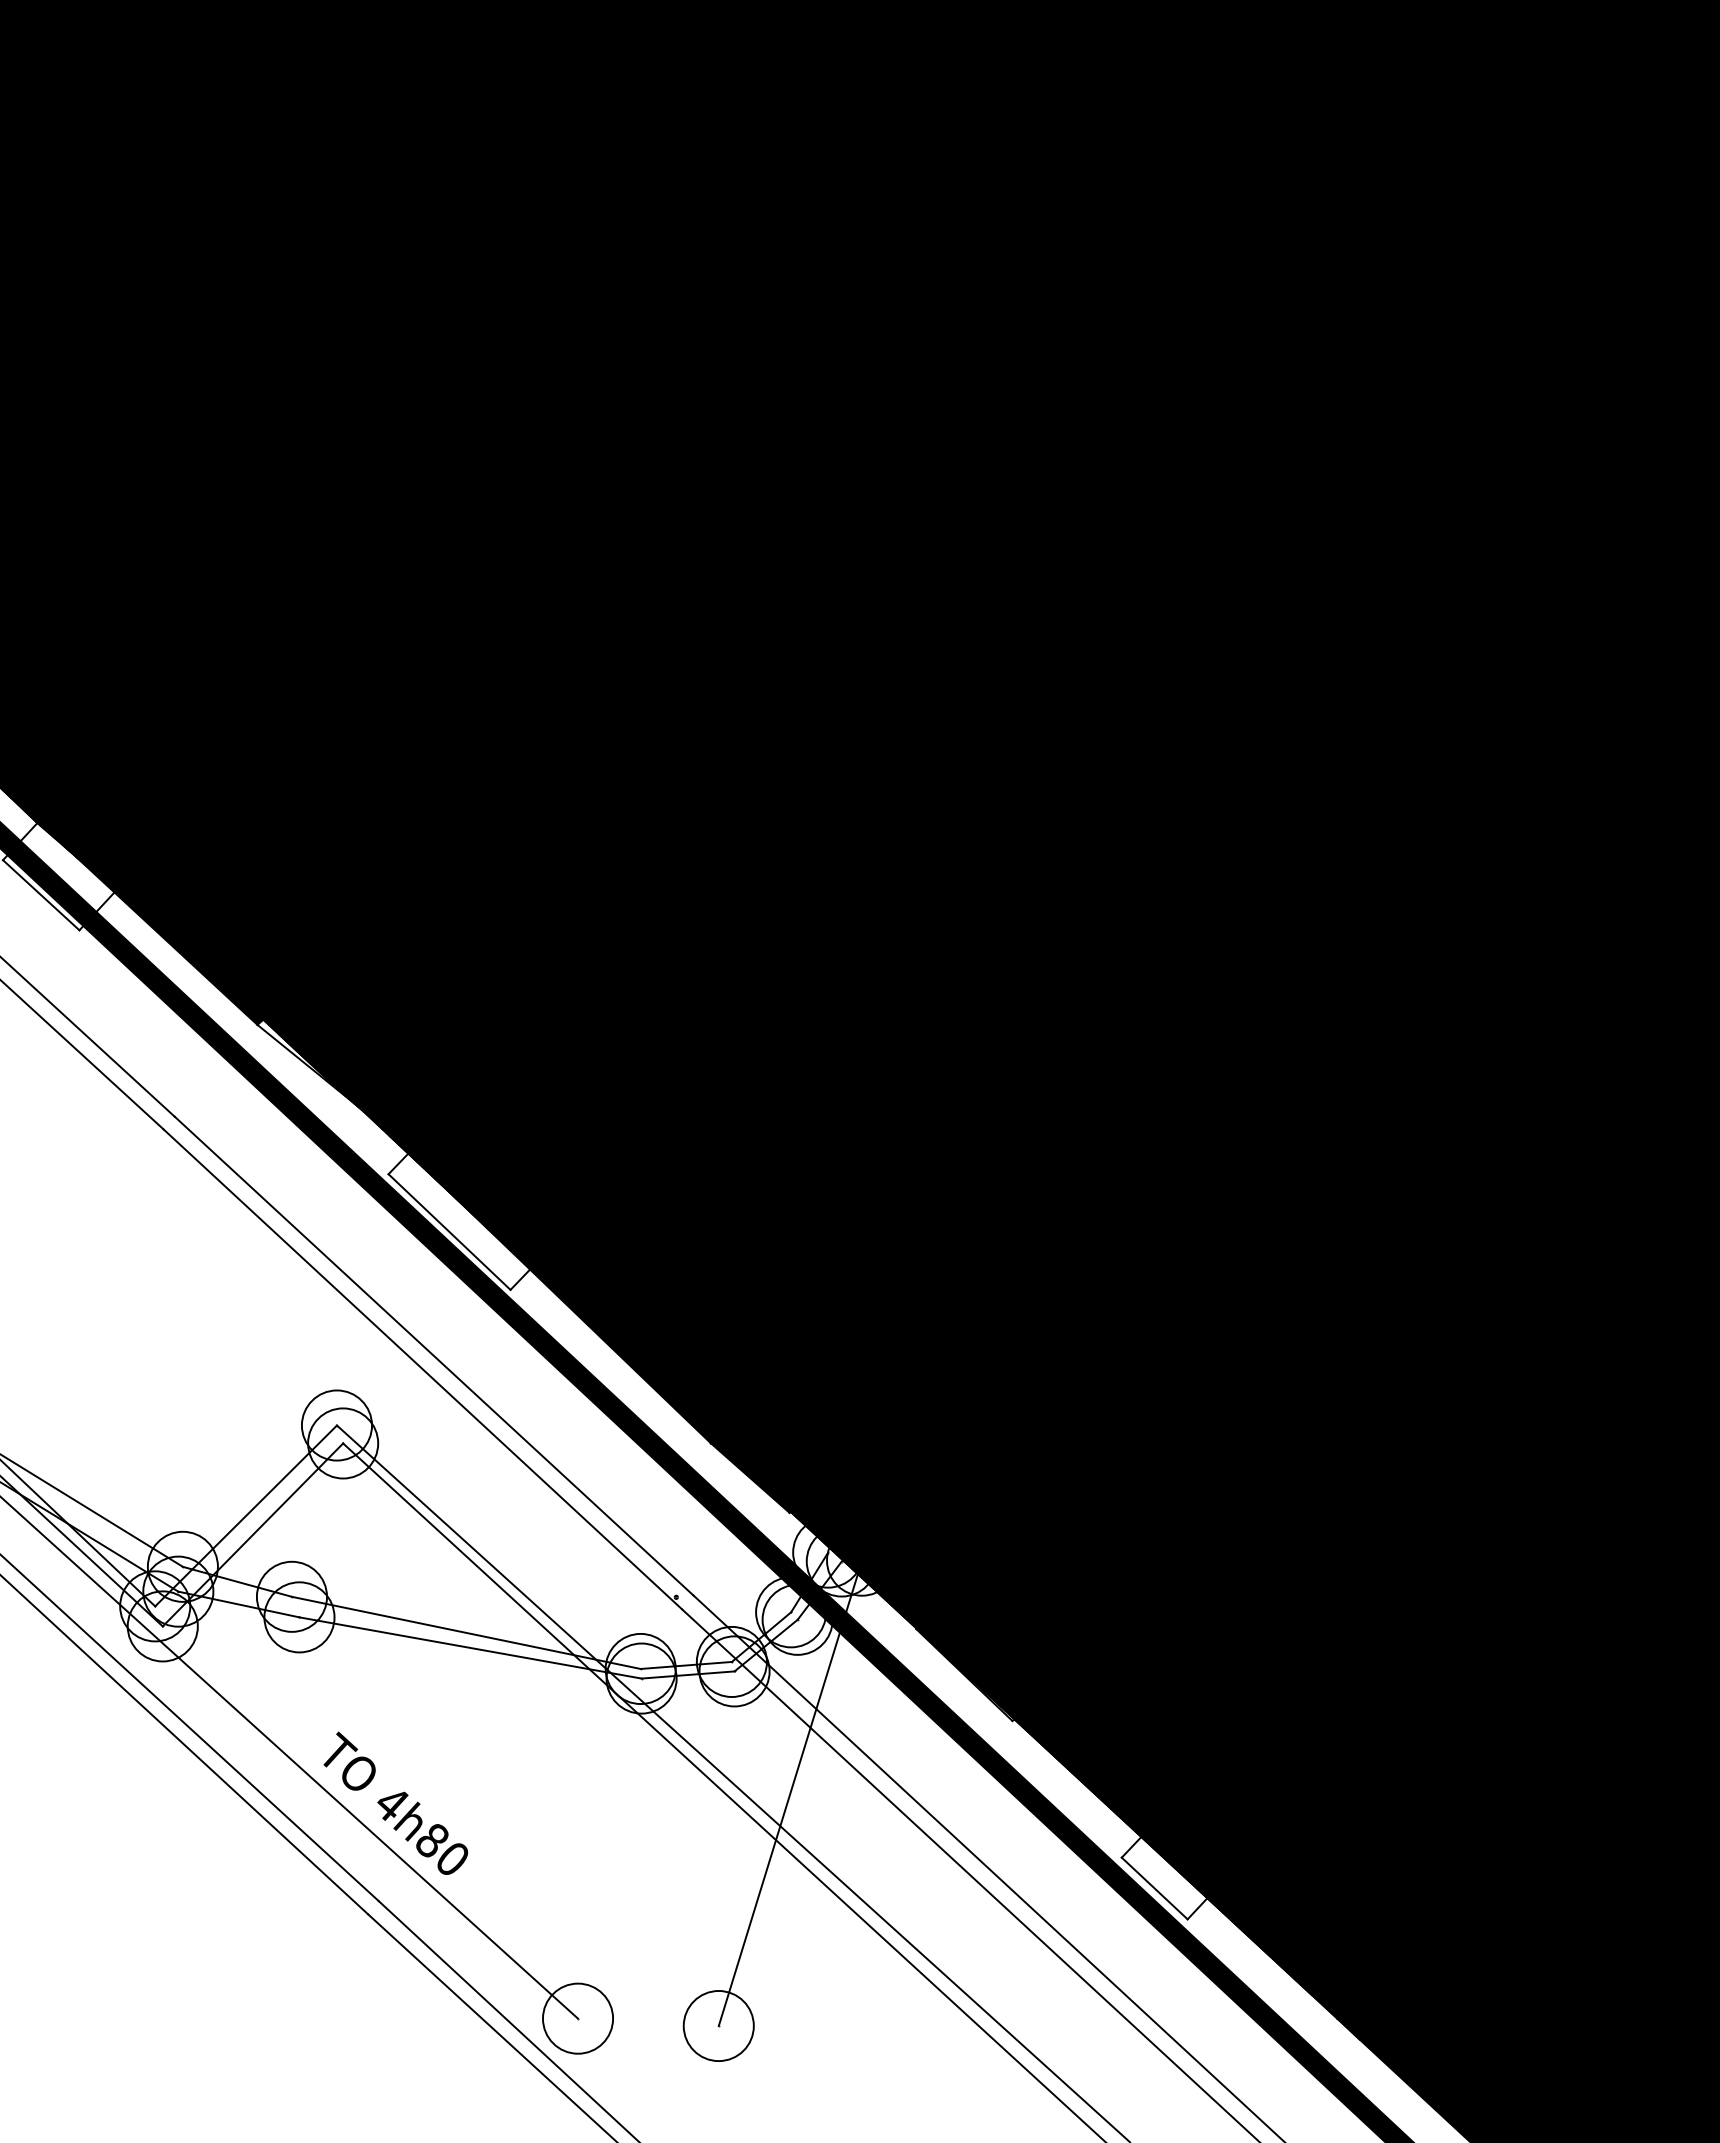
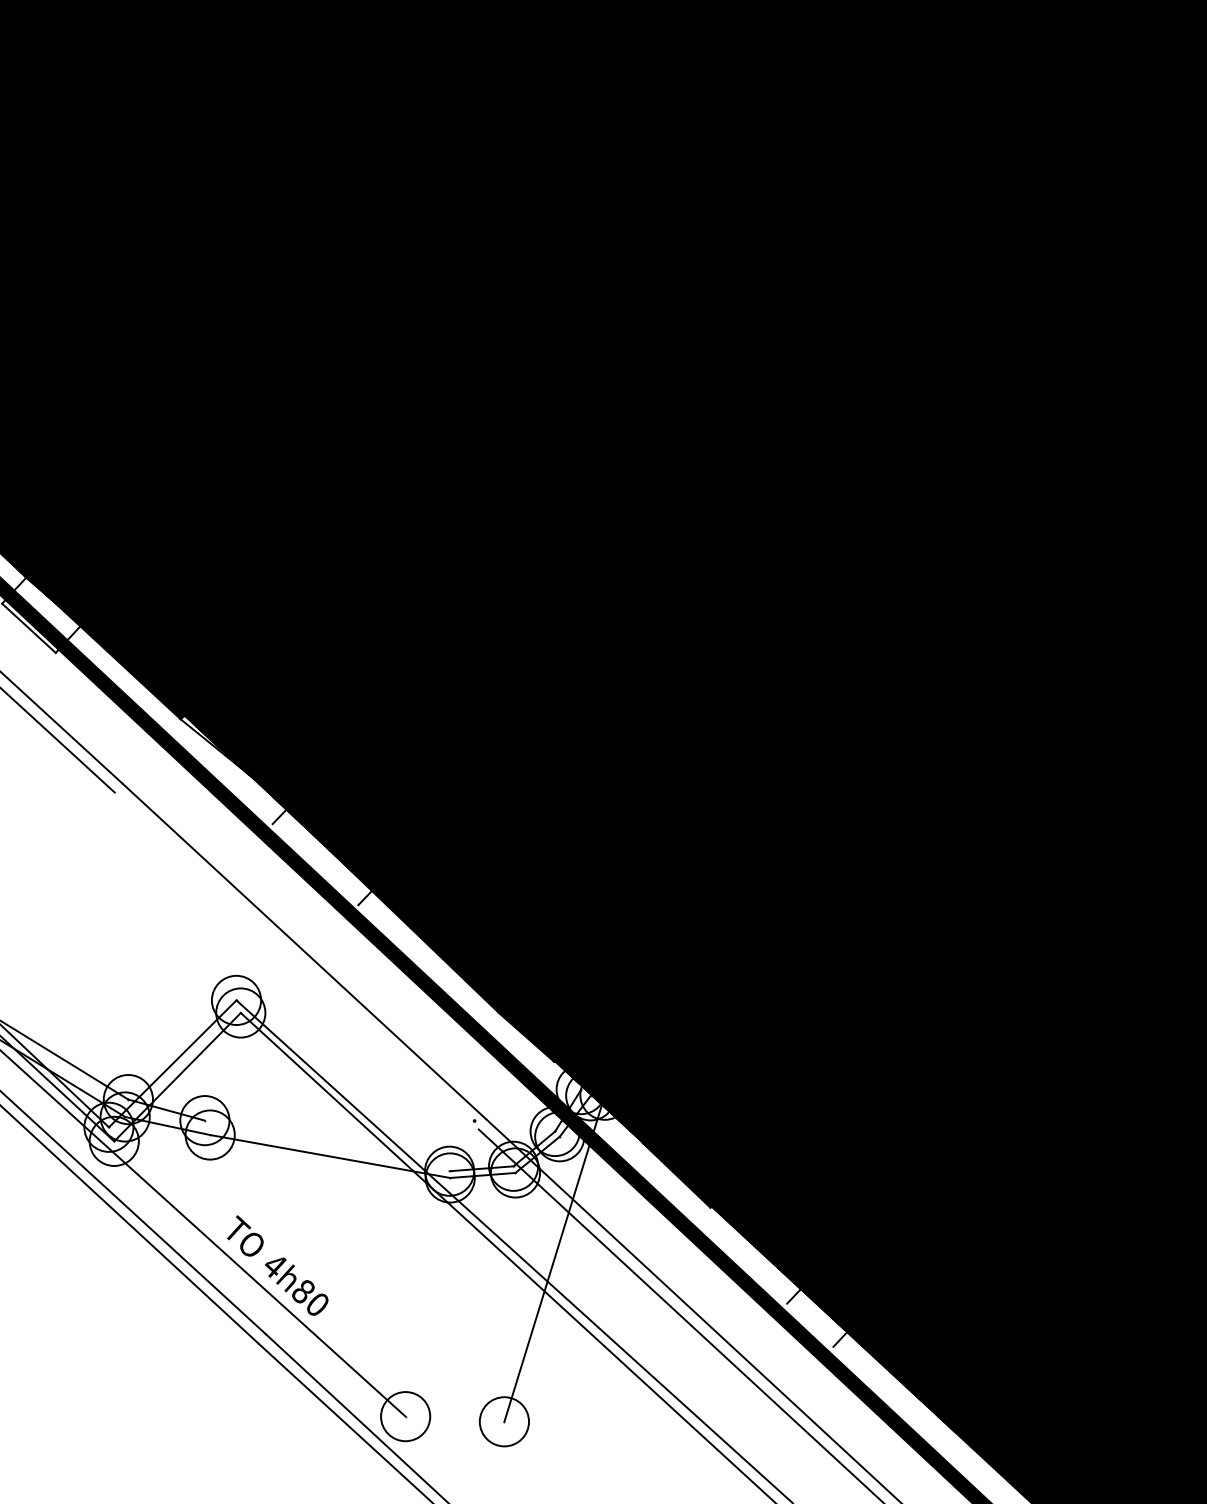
line: (449, 1231) -> (315, 864), removed
line: (422, 1369) -> (296, 961), removed
line: (465, 1632) -> (326, 1145), removed
line: (1154, 1888) -> (810, 1325), removed

